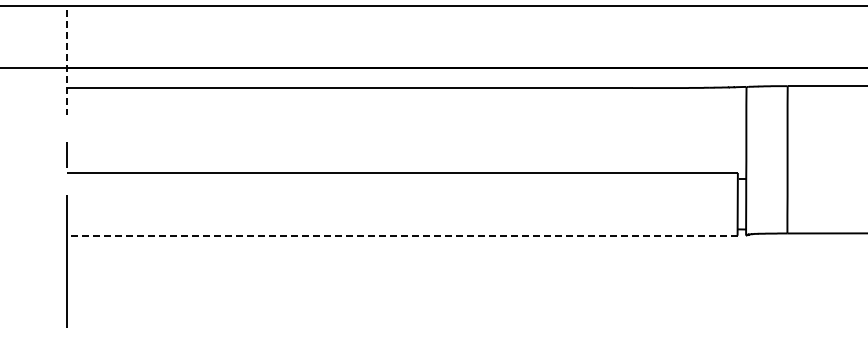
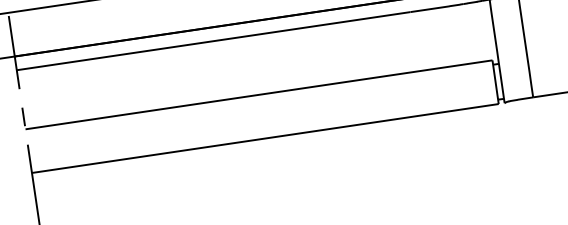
line: (66, 62) -> (13, 52), dashed -> solid
line: (401, 235) -> (264, 138), dashed -> solid

